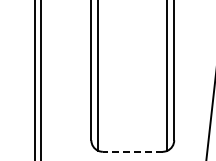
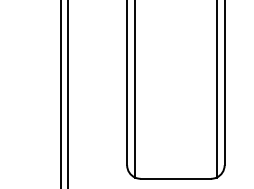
line: (132, 151) -> (175, 178), dashed -> solid

